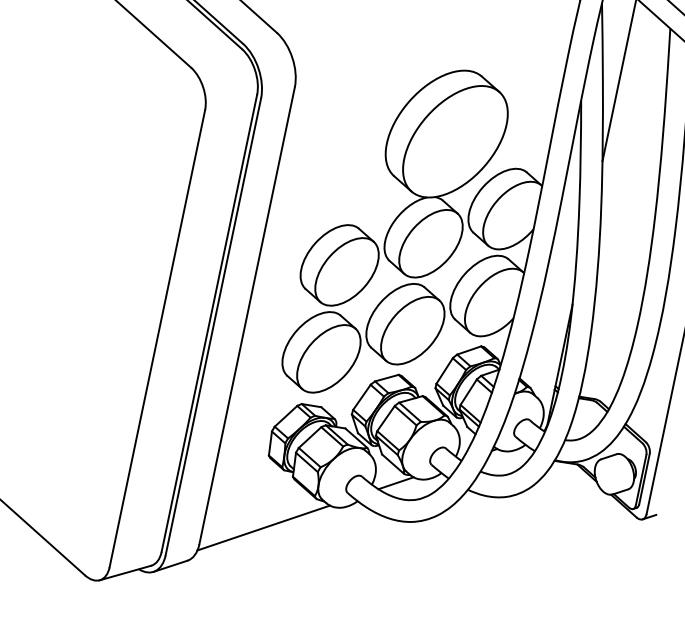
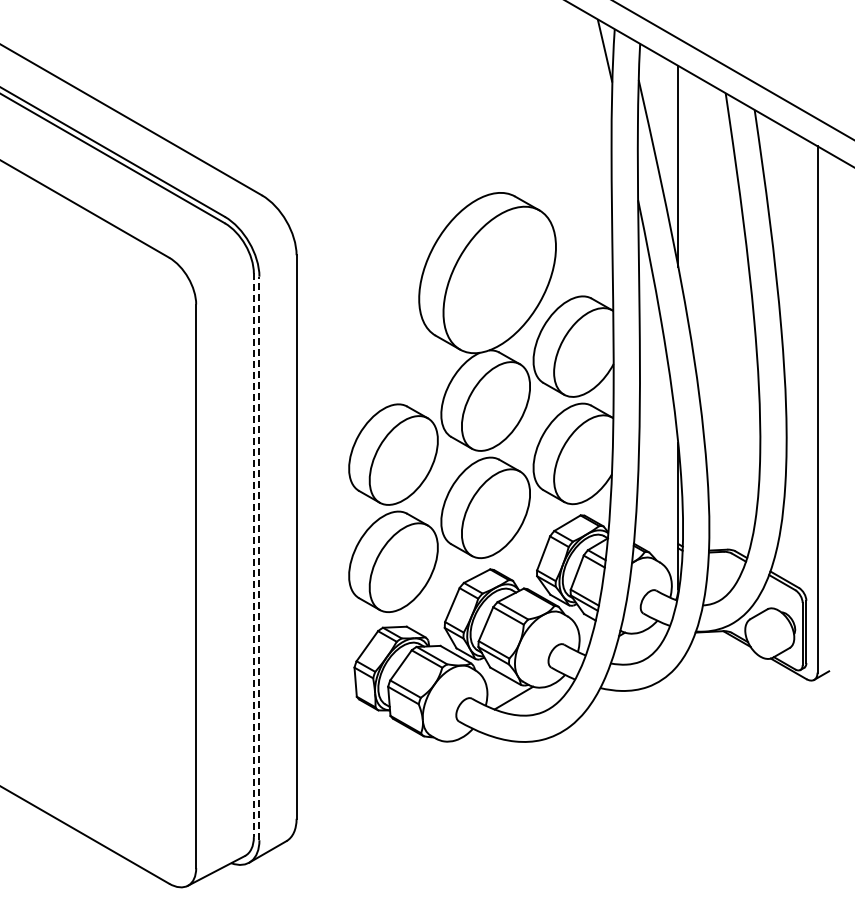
line: (209, 323) -> (253, 555), solid -> dashed
line: (213, 326) -> (259, 558), solid -> dashed
line: (263, 527) -> (368, 783), removed

